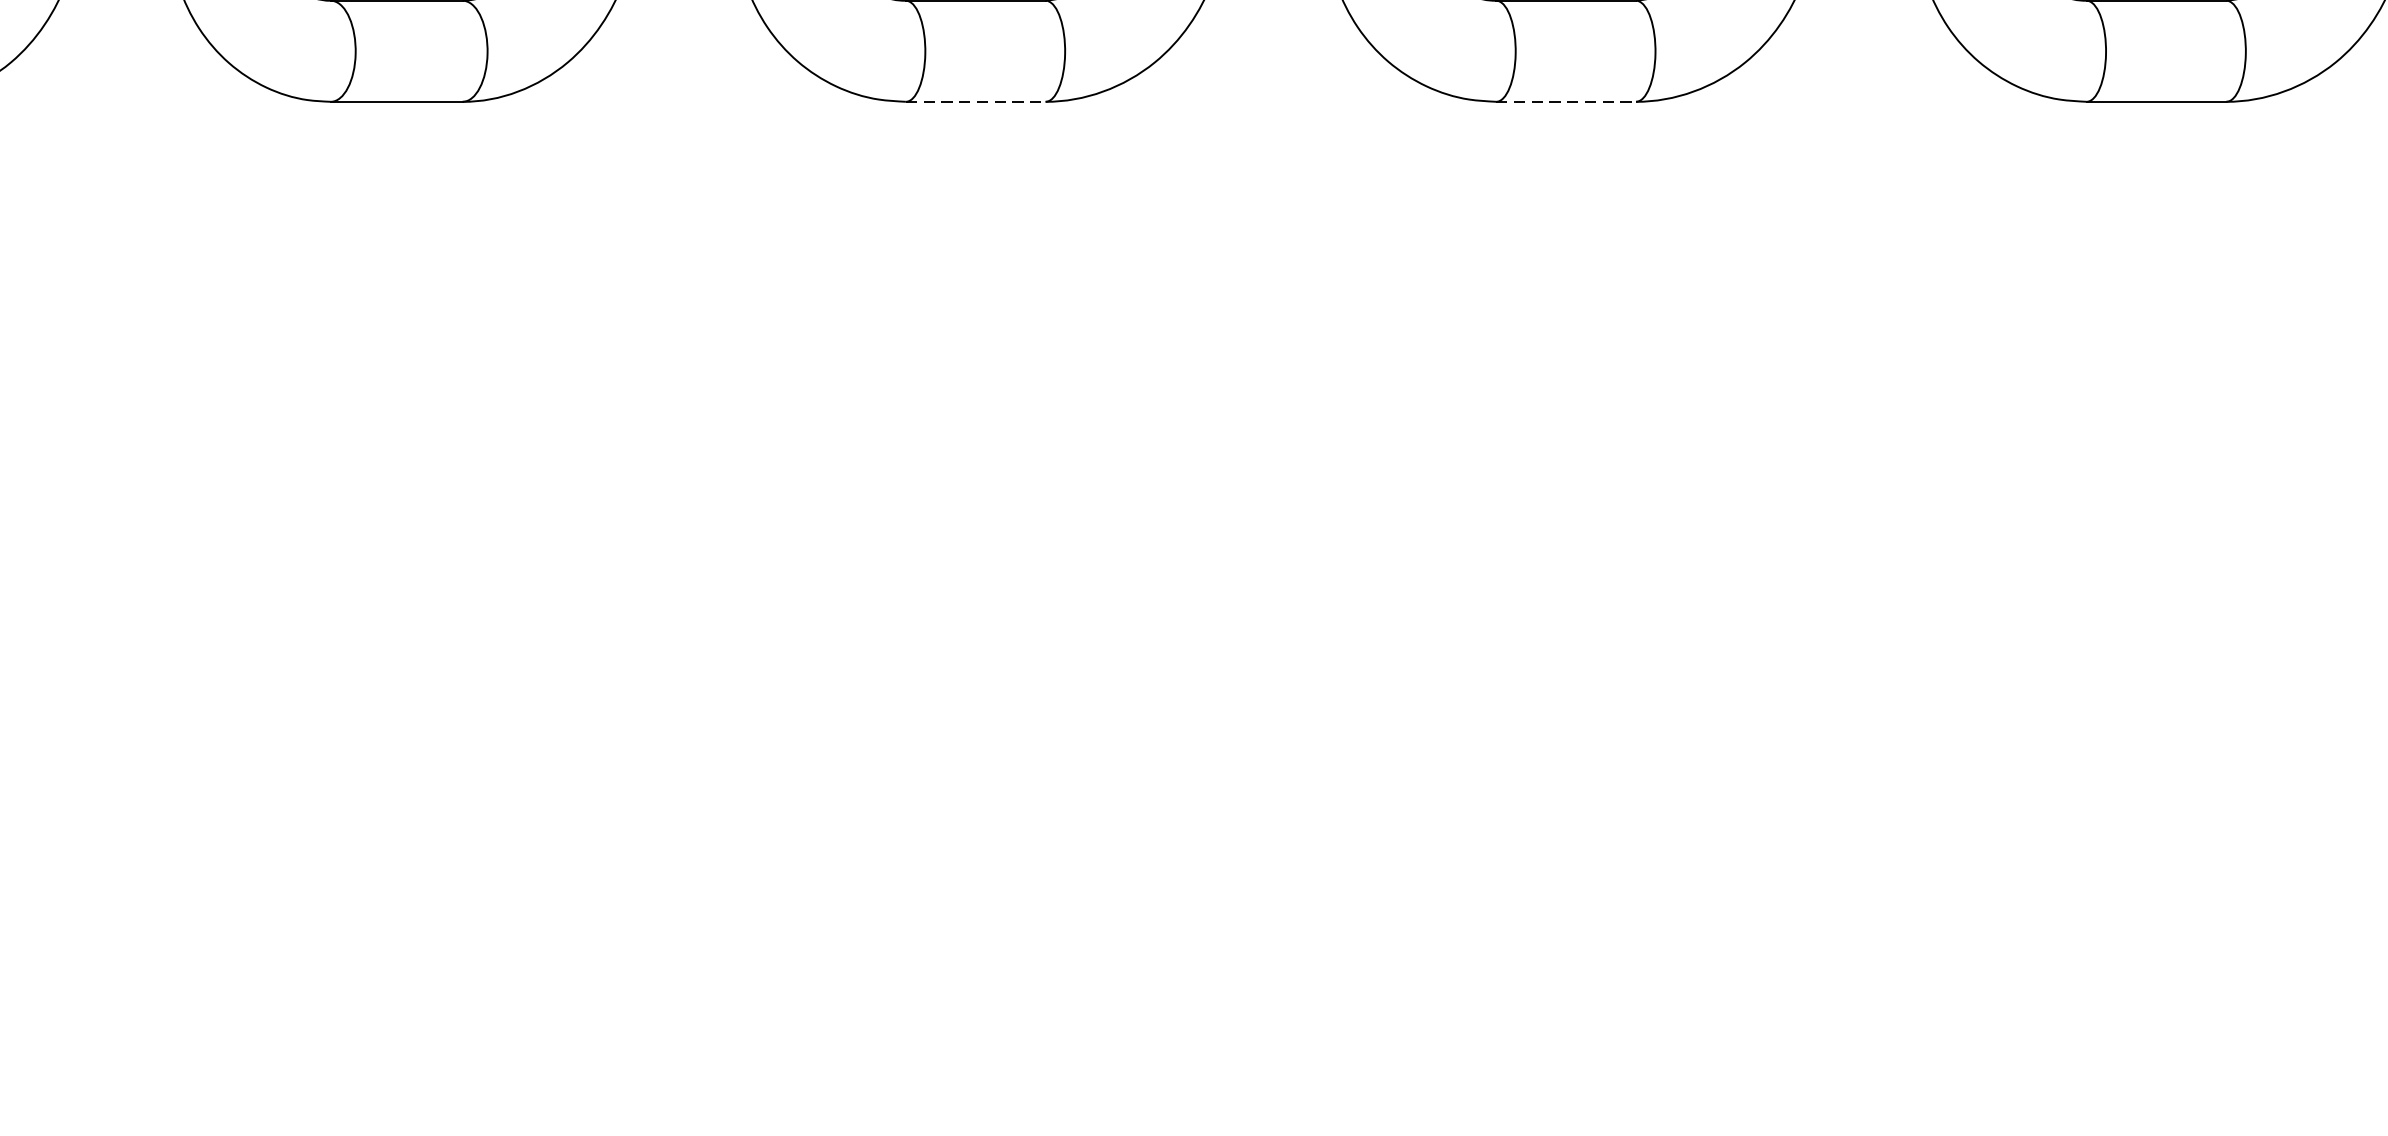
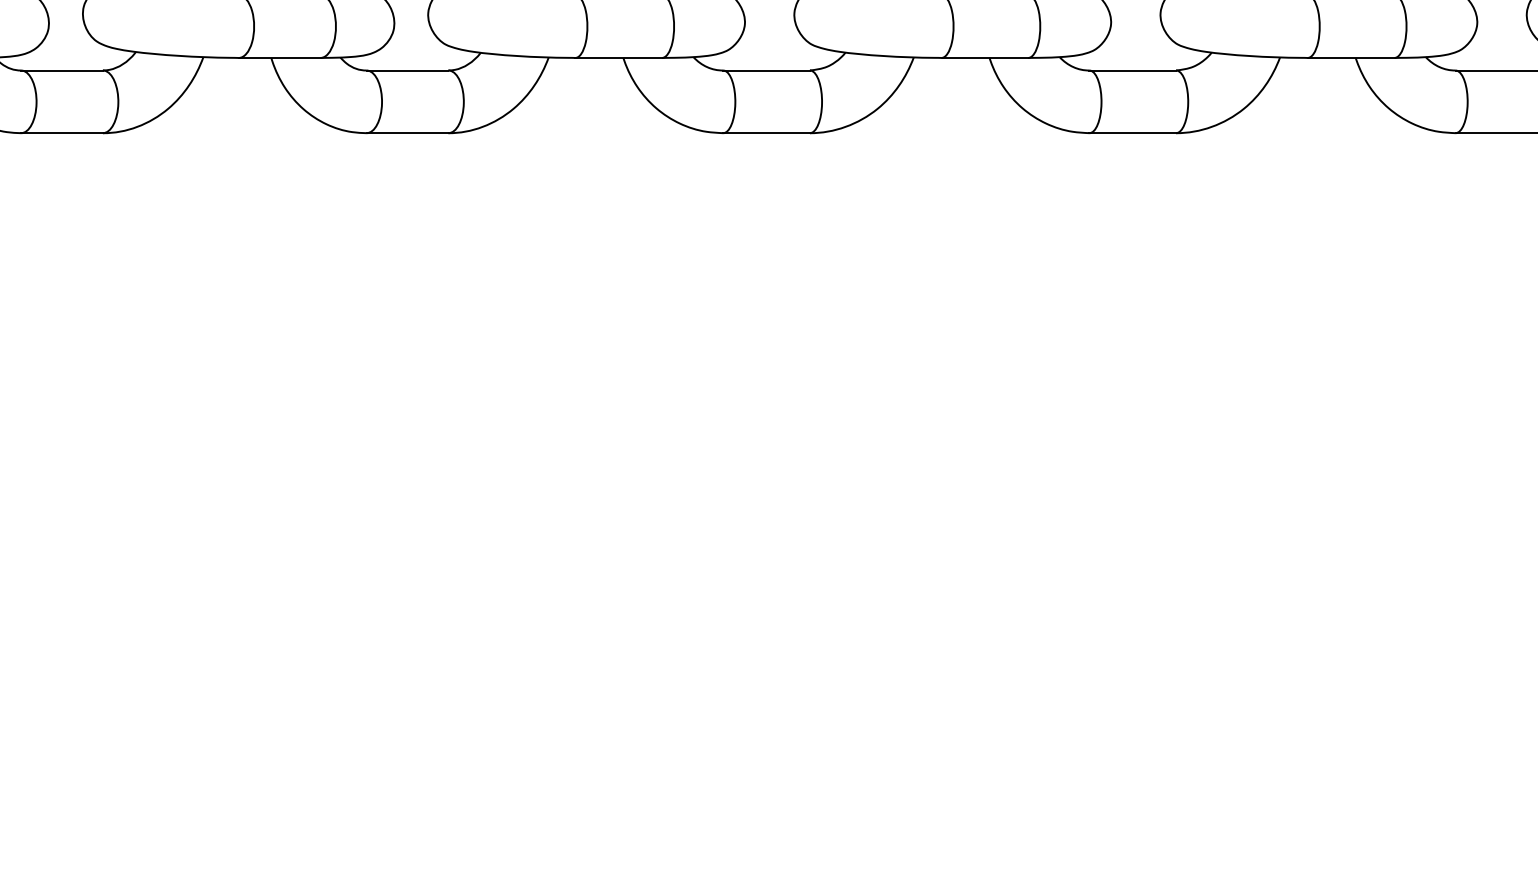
line: (977, 102) -> (767, 133), dashed -> solid
line: (1567, 102) -> (1133, 133), dashed -> solid

